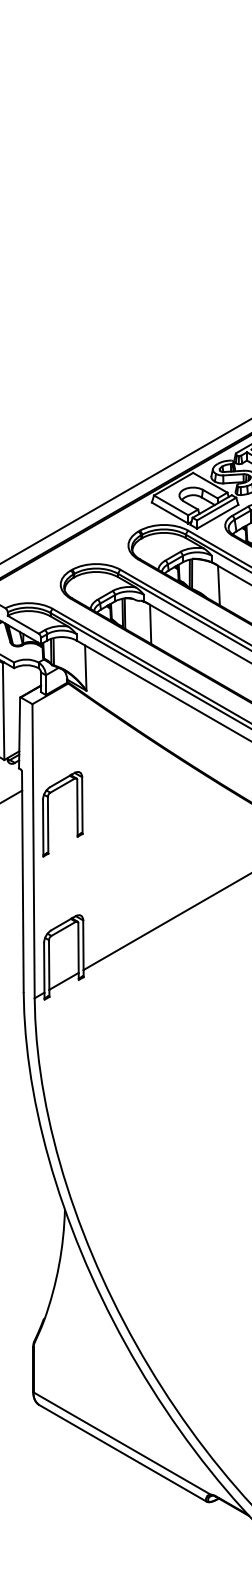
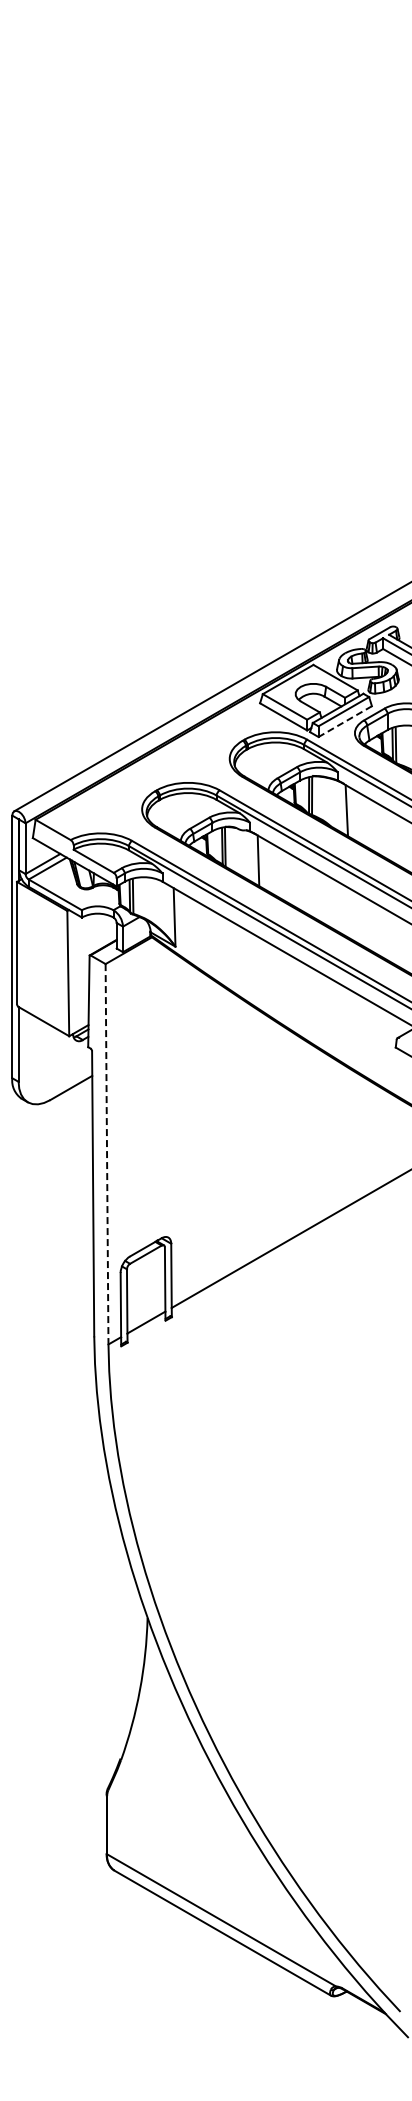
line: (217, 516) -> (345, 721), solid -> dashed
part: (48, 814) -> (126, 1106), removed
line: (33, 851) -> (107, 1154), solid -> dashed

